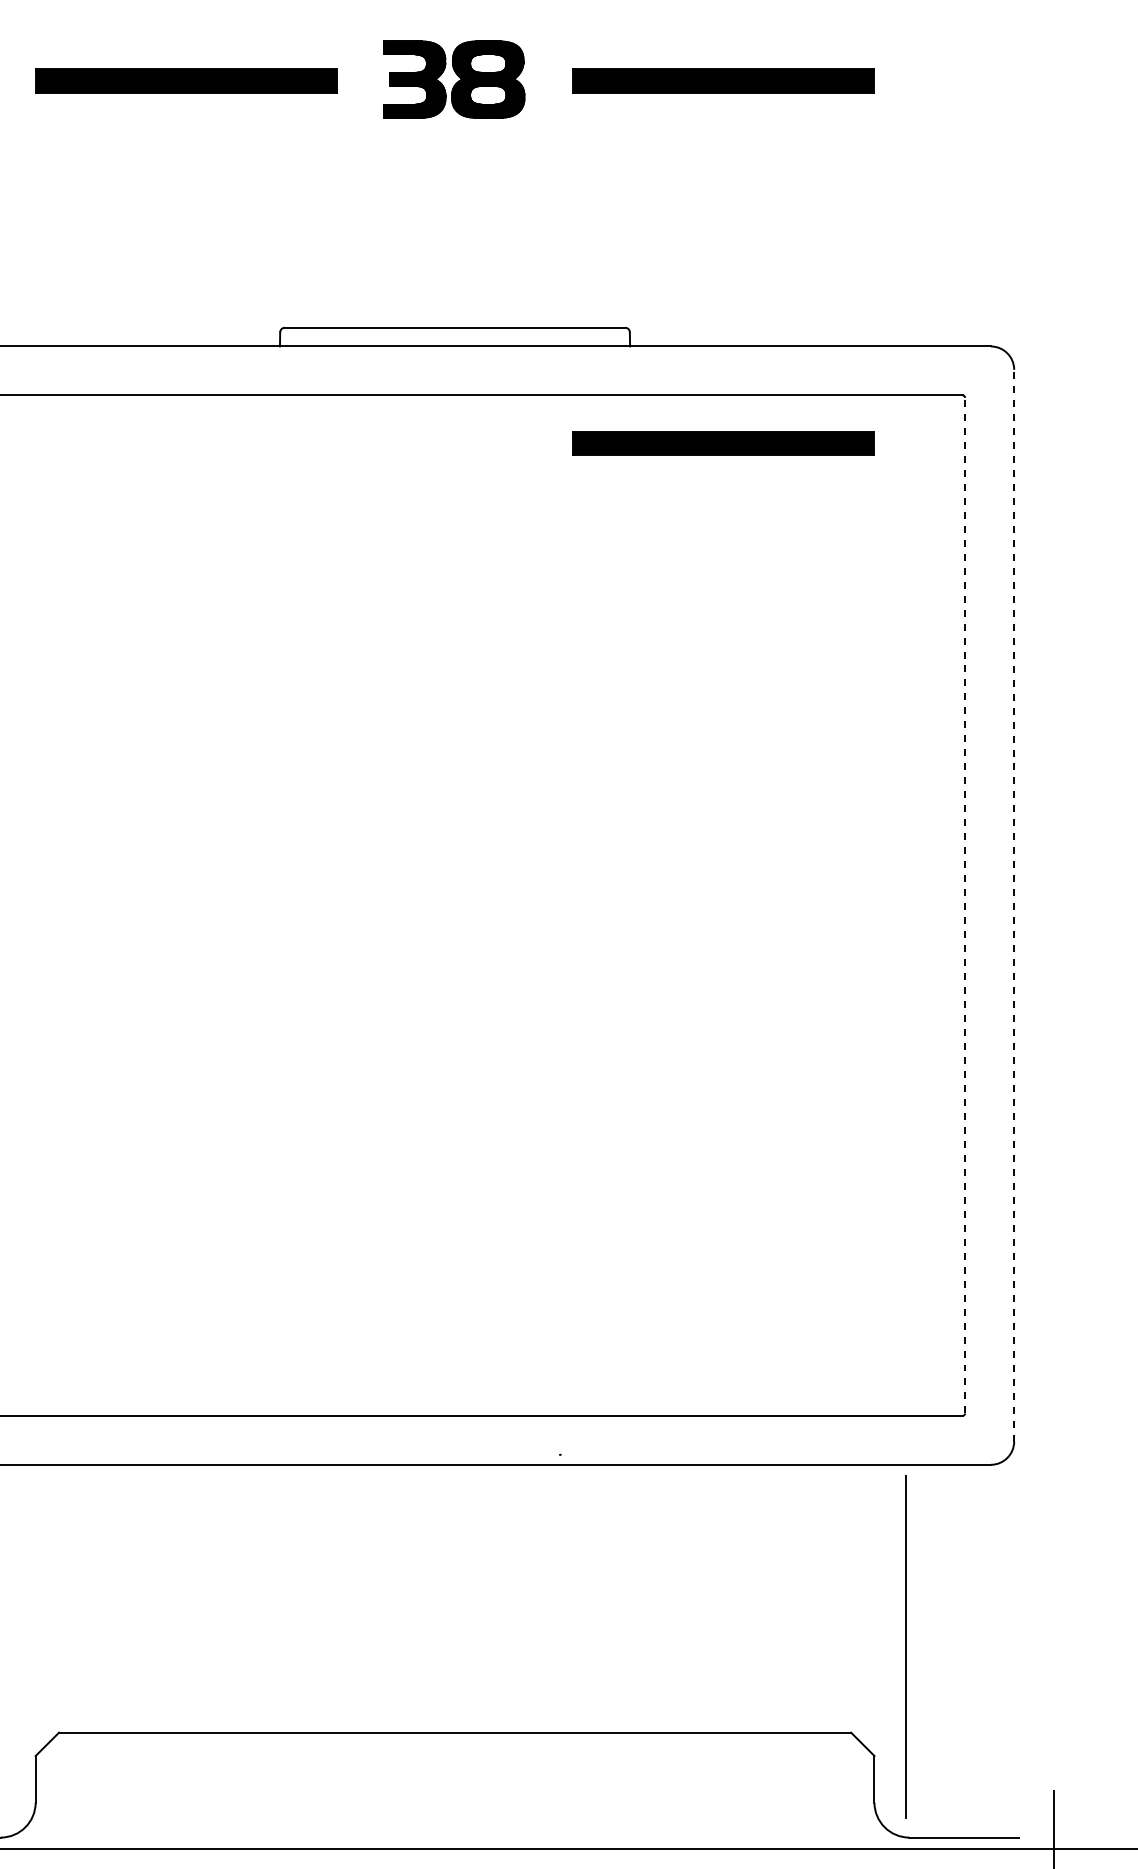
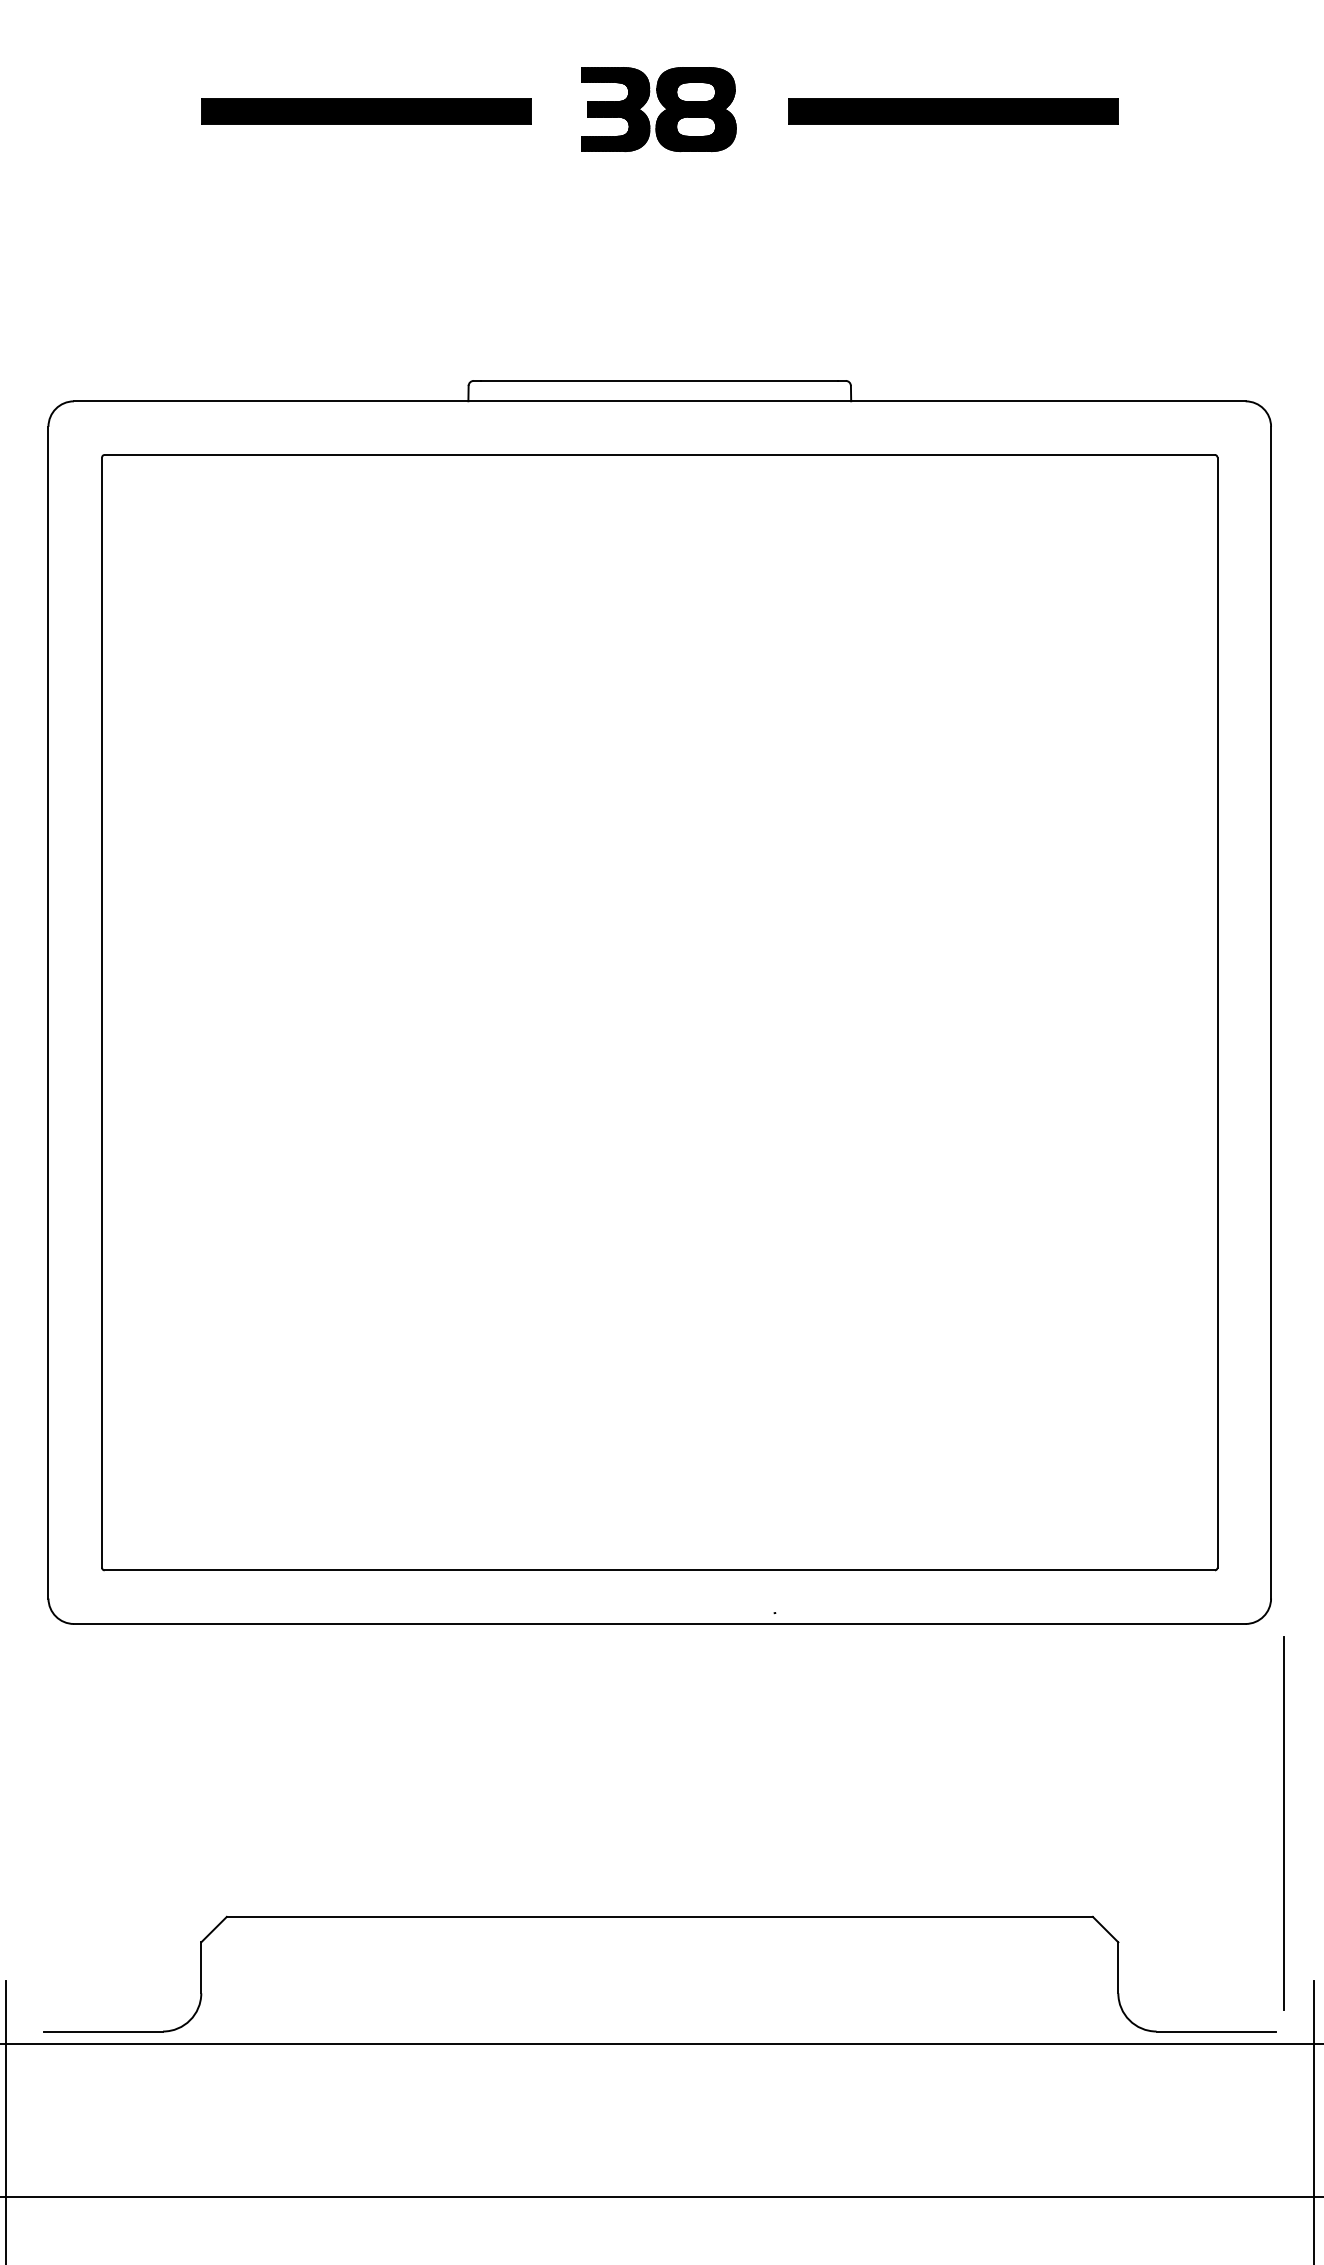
part: (723, 443) -> (953, 507), removed
line: (965, 905) -> (1217, 1012), dashed -> solid
line: (1014, 905) -> (1271, 1012), dashed -> solid
line: (904, 1647) -> (1283, 1823), moved

